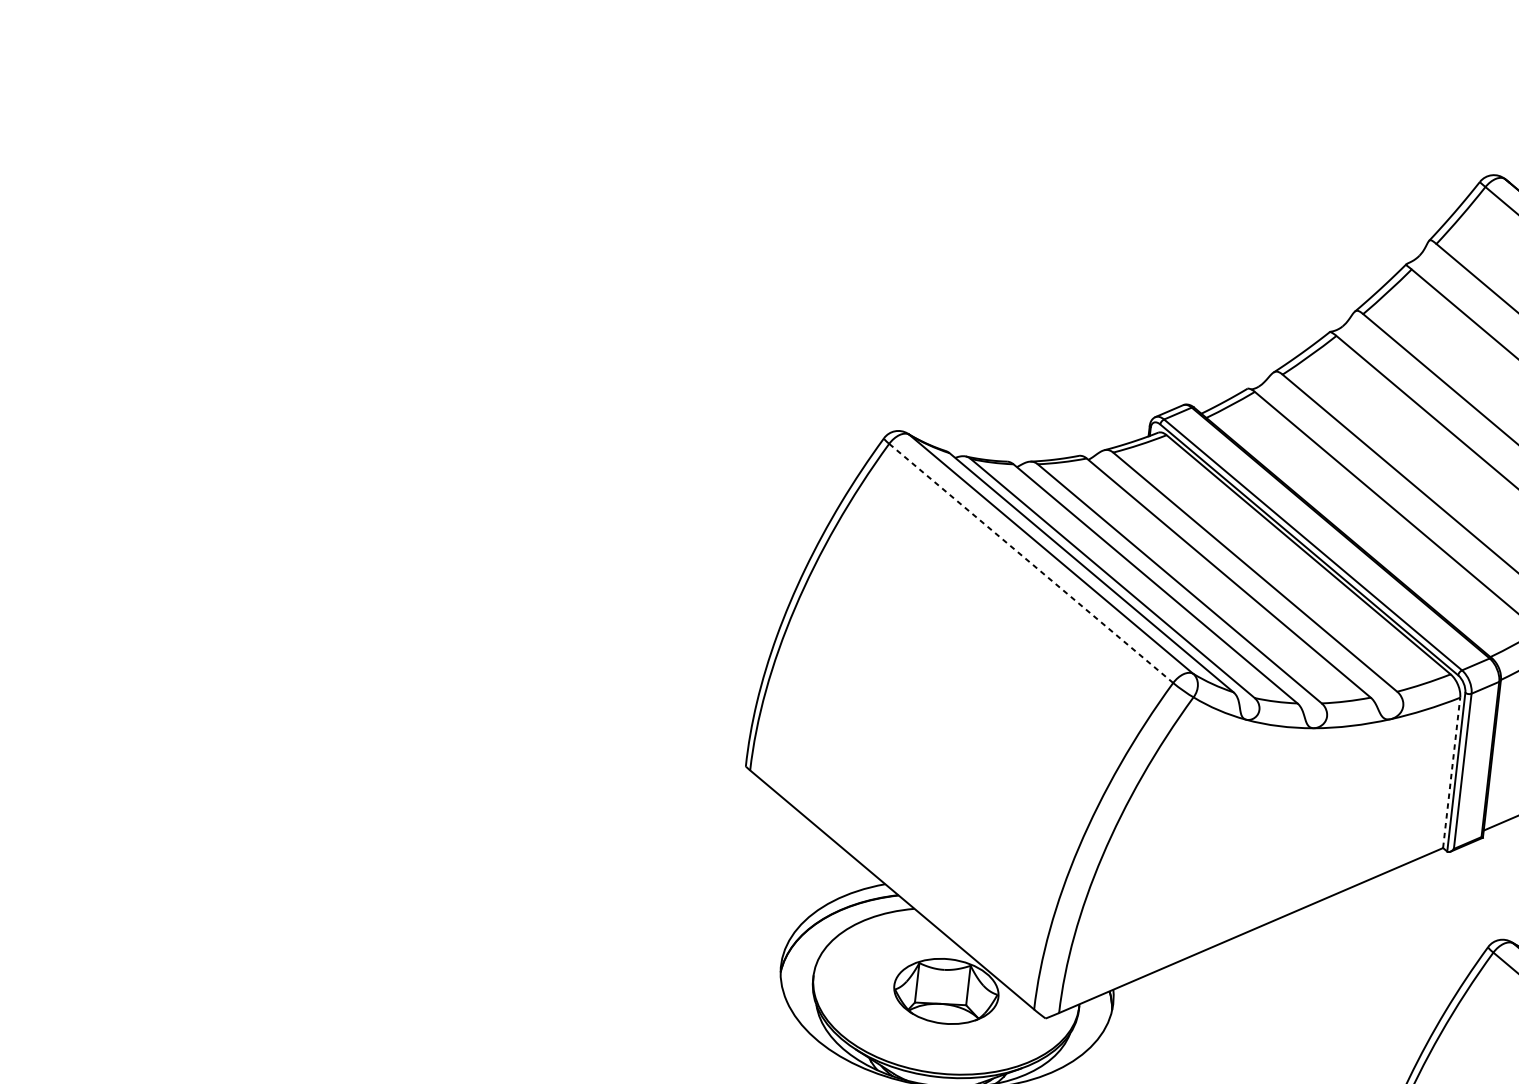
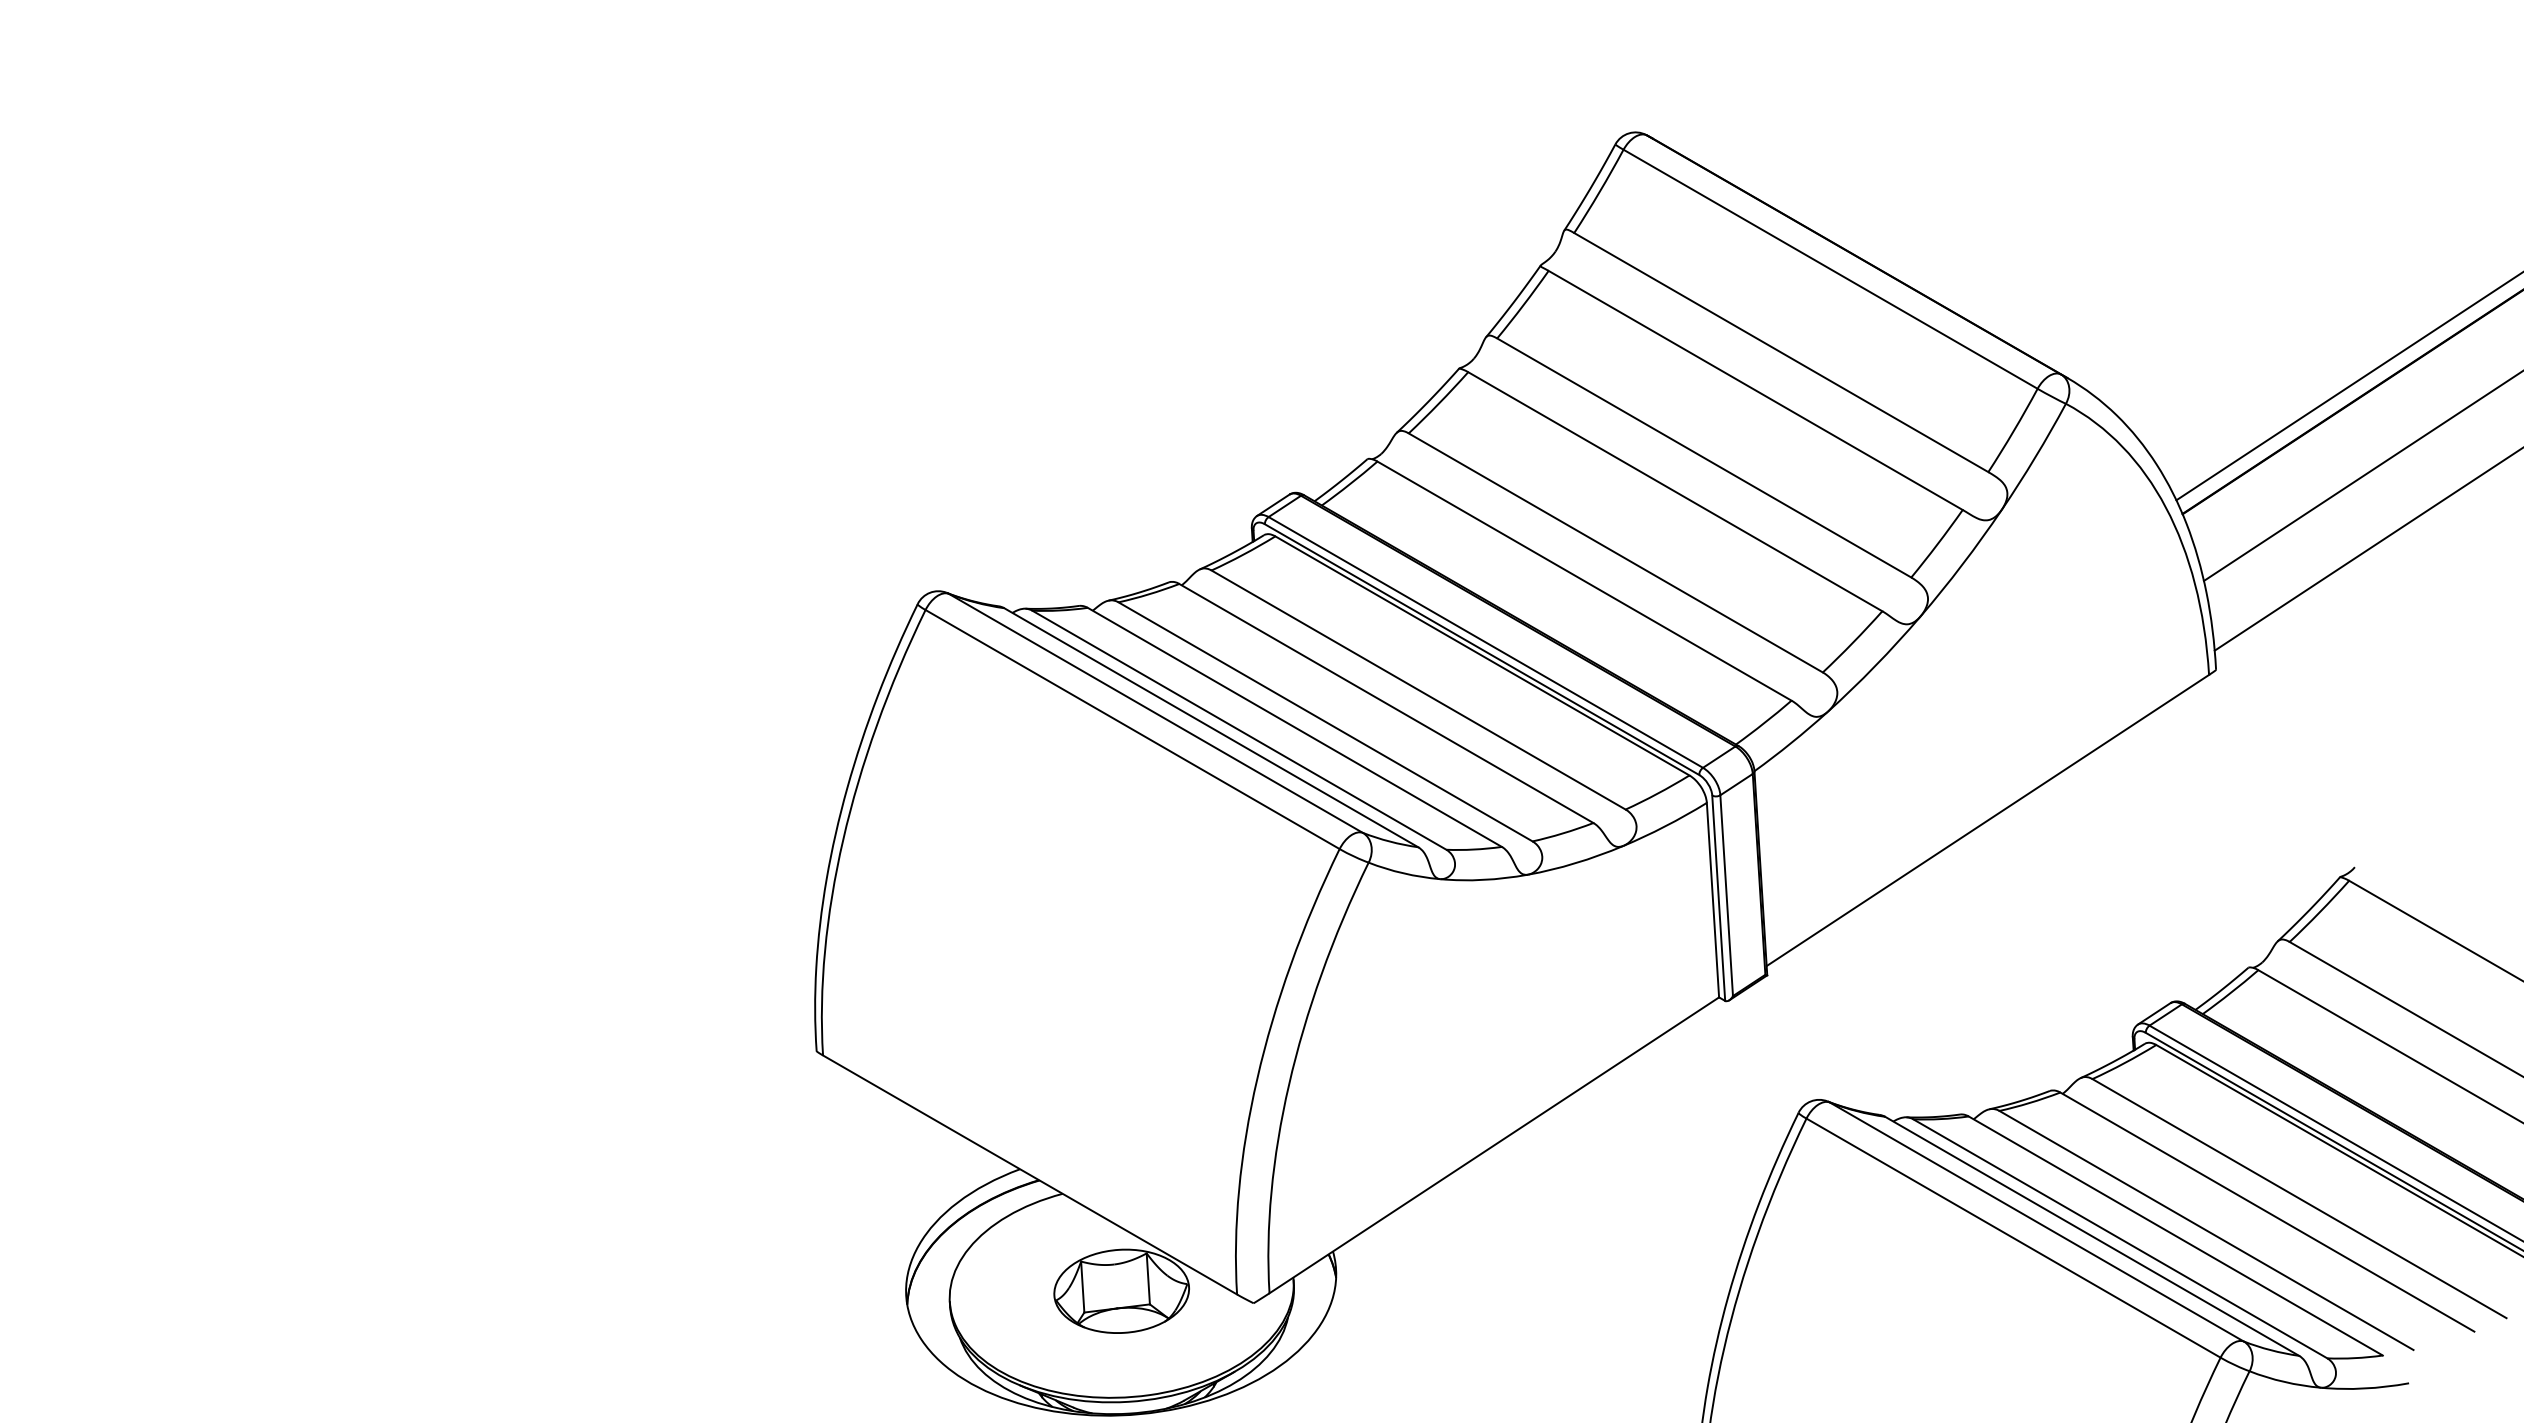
line: (1031, 563) -> (1133, 729), dashed -> solid
line: (1451, 772) -> (1712, 899), dashed -> solid

